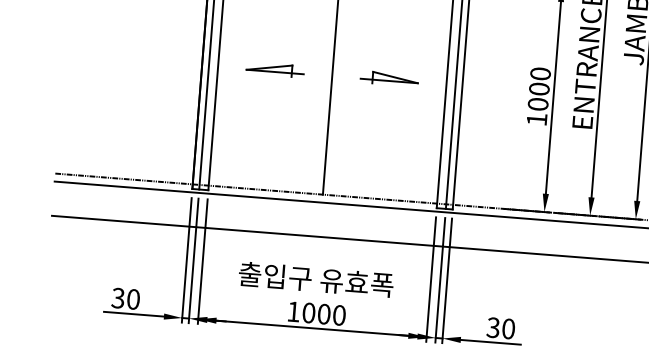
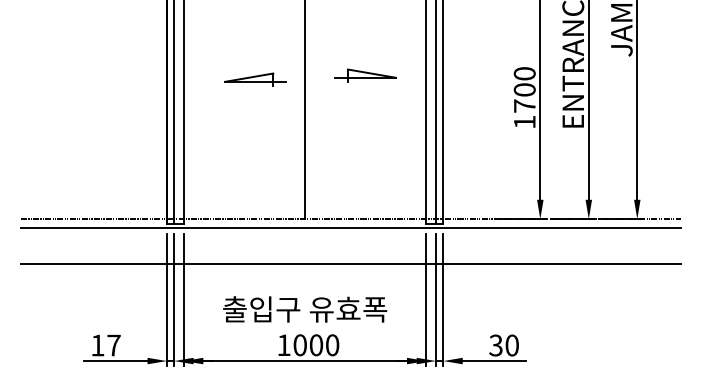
part: (275, 69) -> (255, 79), moved
part: (389, 78) -> (365, 75), moved
text: (537, 103) -> (524, 105), 1000 -> 1700
text: (125, 298) -> (105, 345), 30 -> 17

